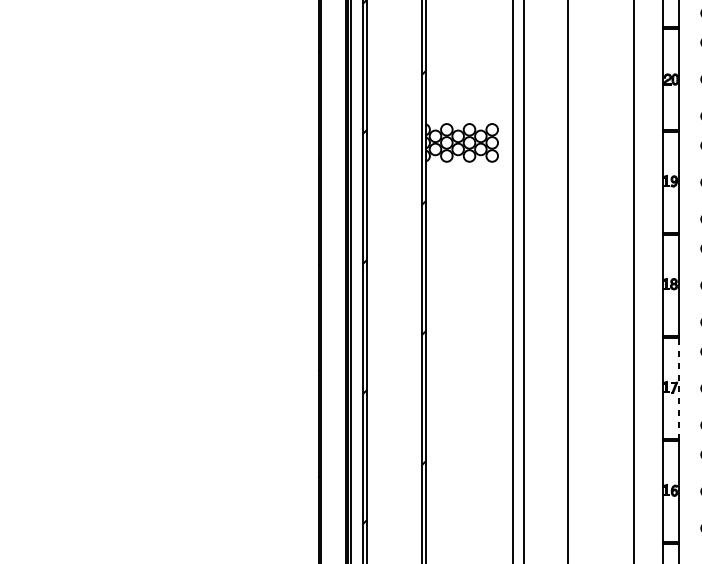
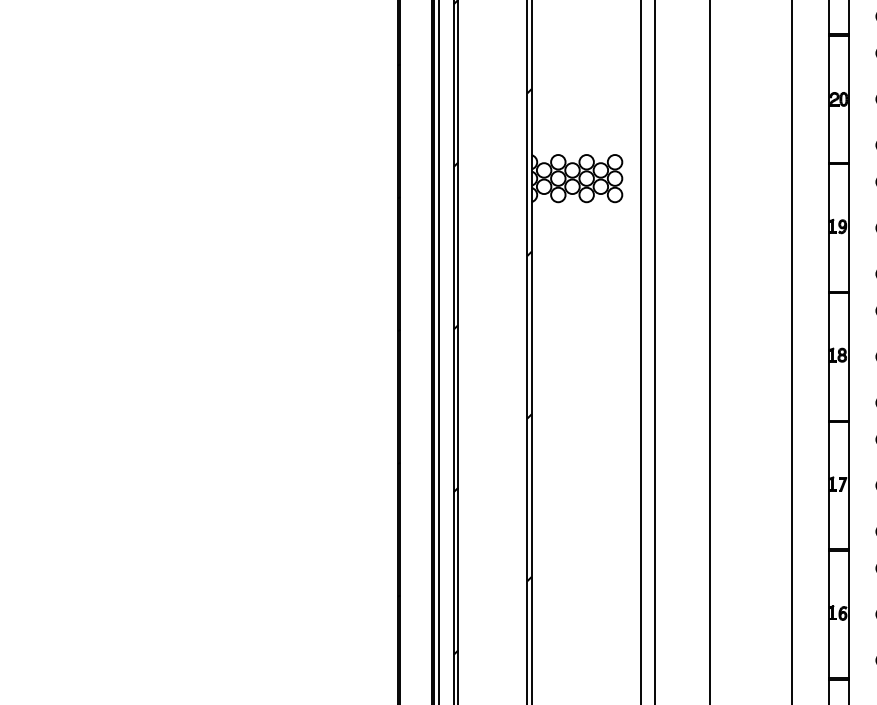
line: (678, 388) -> (848, 485), dashed -> solid

